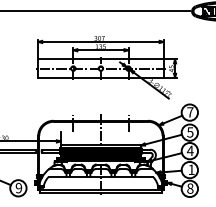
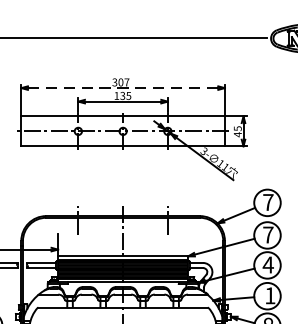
line: (100, 41) -> (122, 87), solid -> dashed
text: (190, 132) -> (268, 235), 5 -> 7

